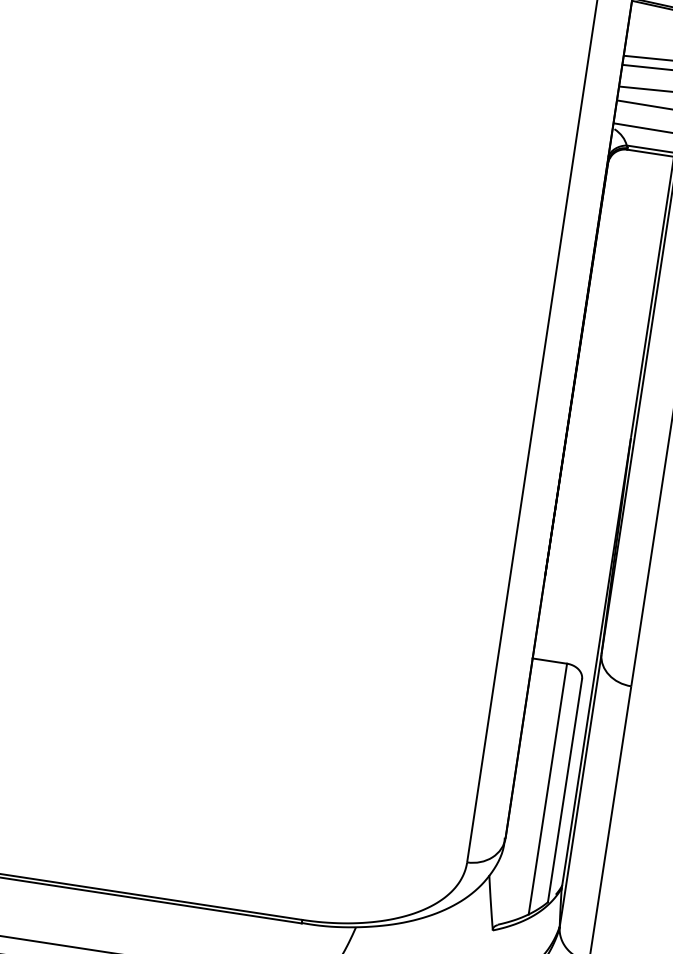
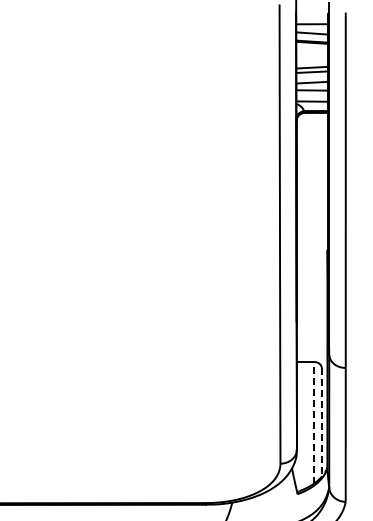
line: (547, 788) -> (313, 422), solid -> dashed
line: (564, 790) -> (321, 422), solid -> dashed

